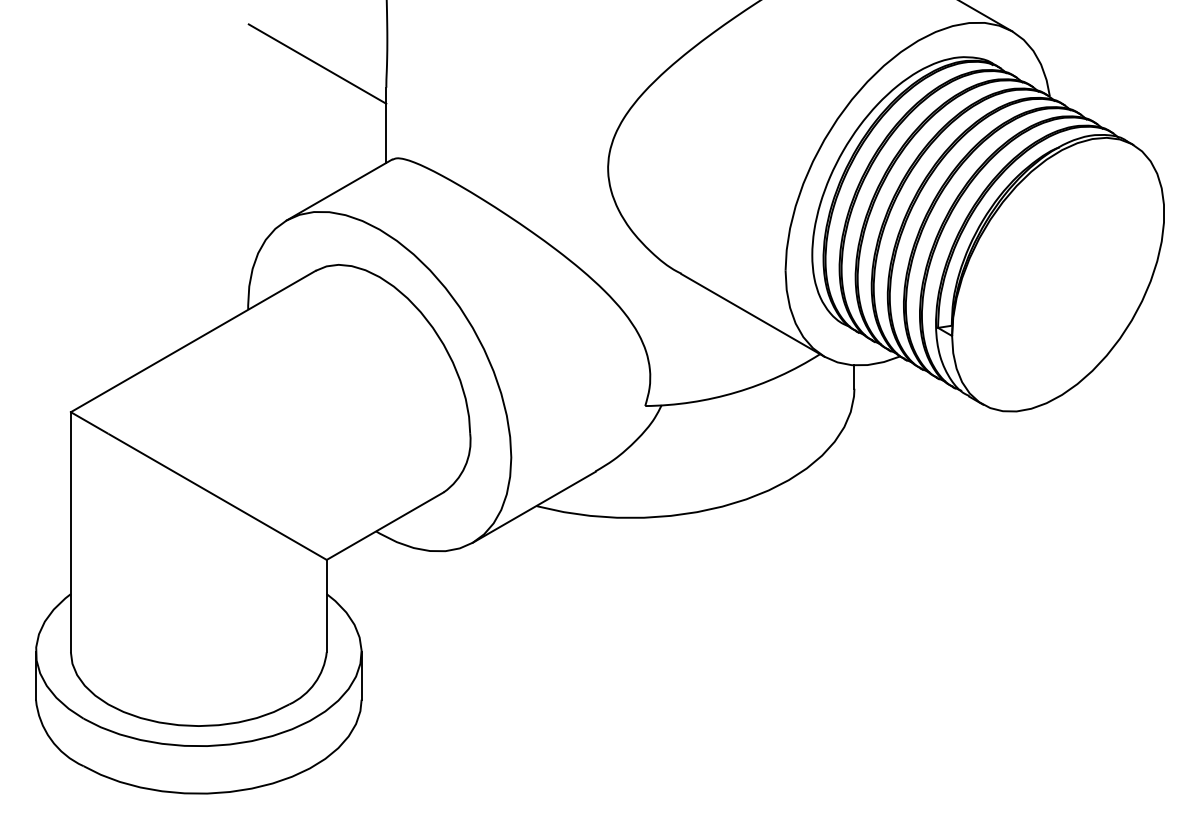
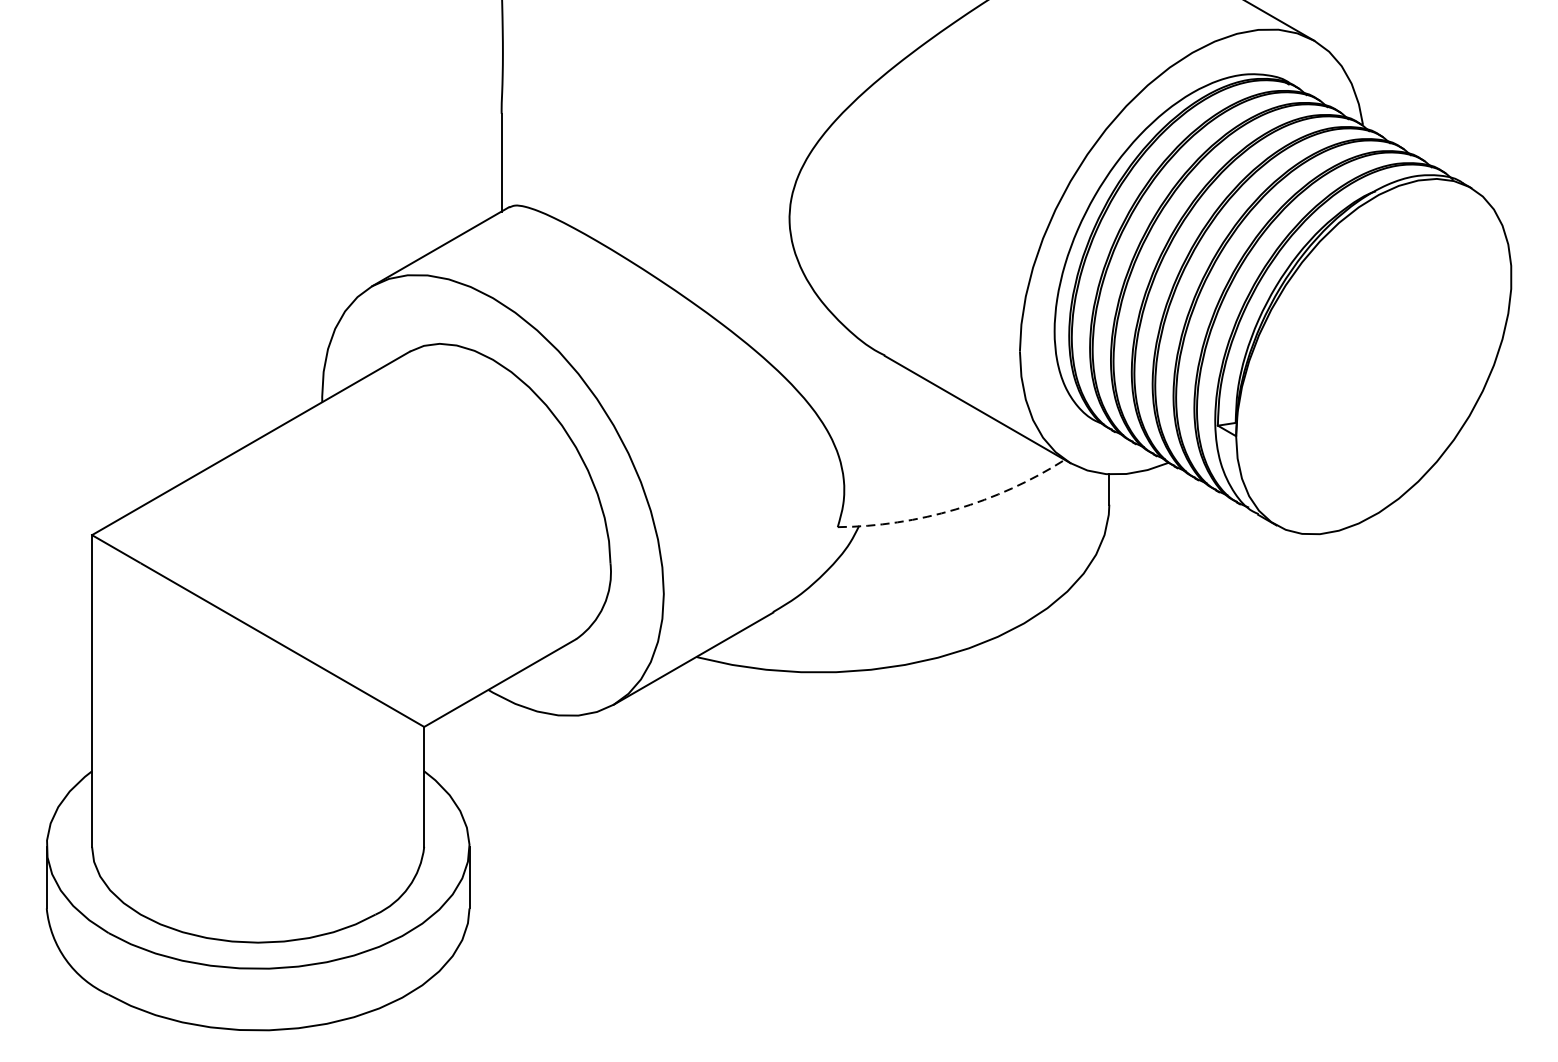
line: (317, 63) -> (412, 82), removed
arc: (736, 392) -> (956, 509), solid -> dashed

